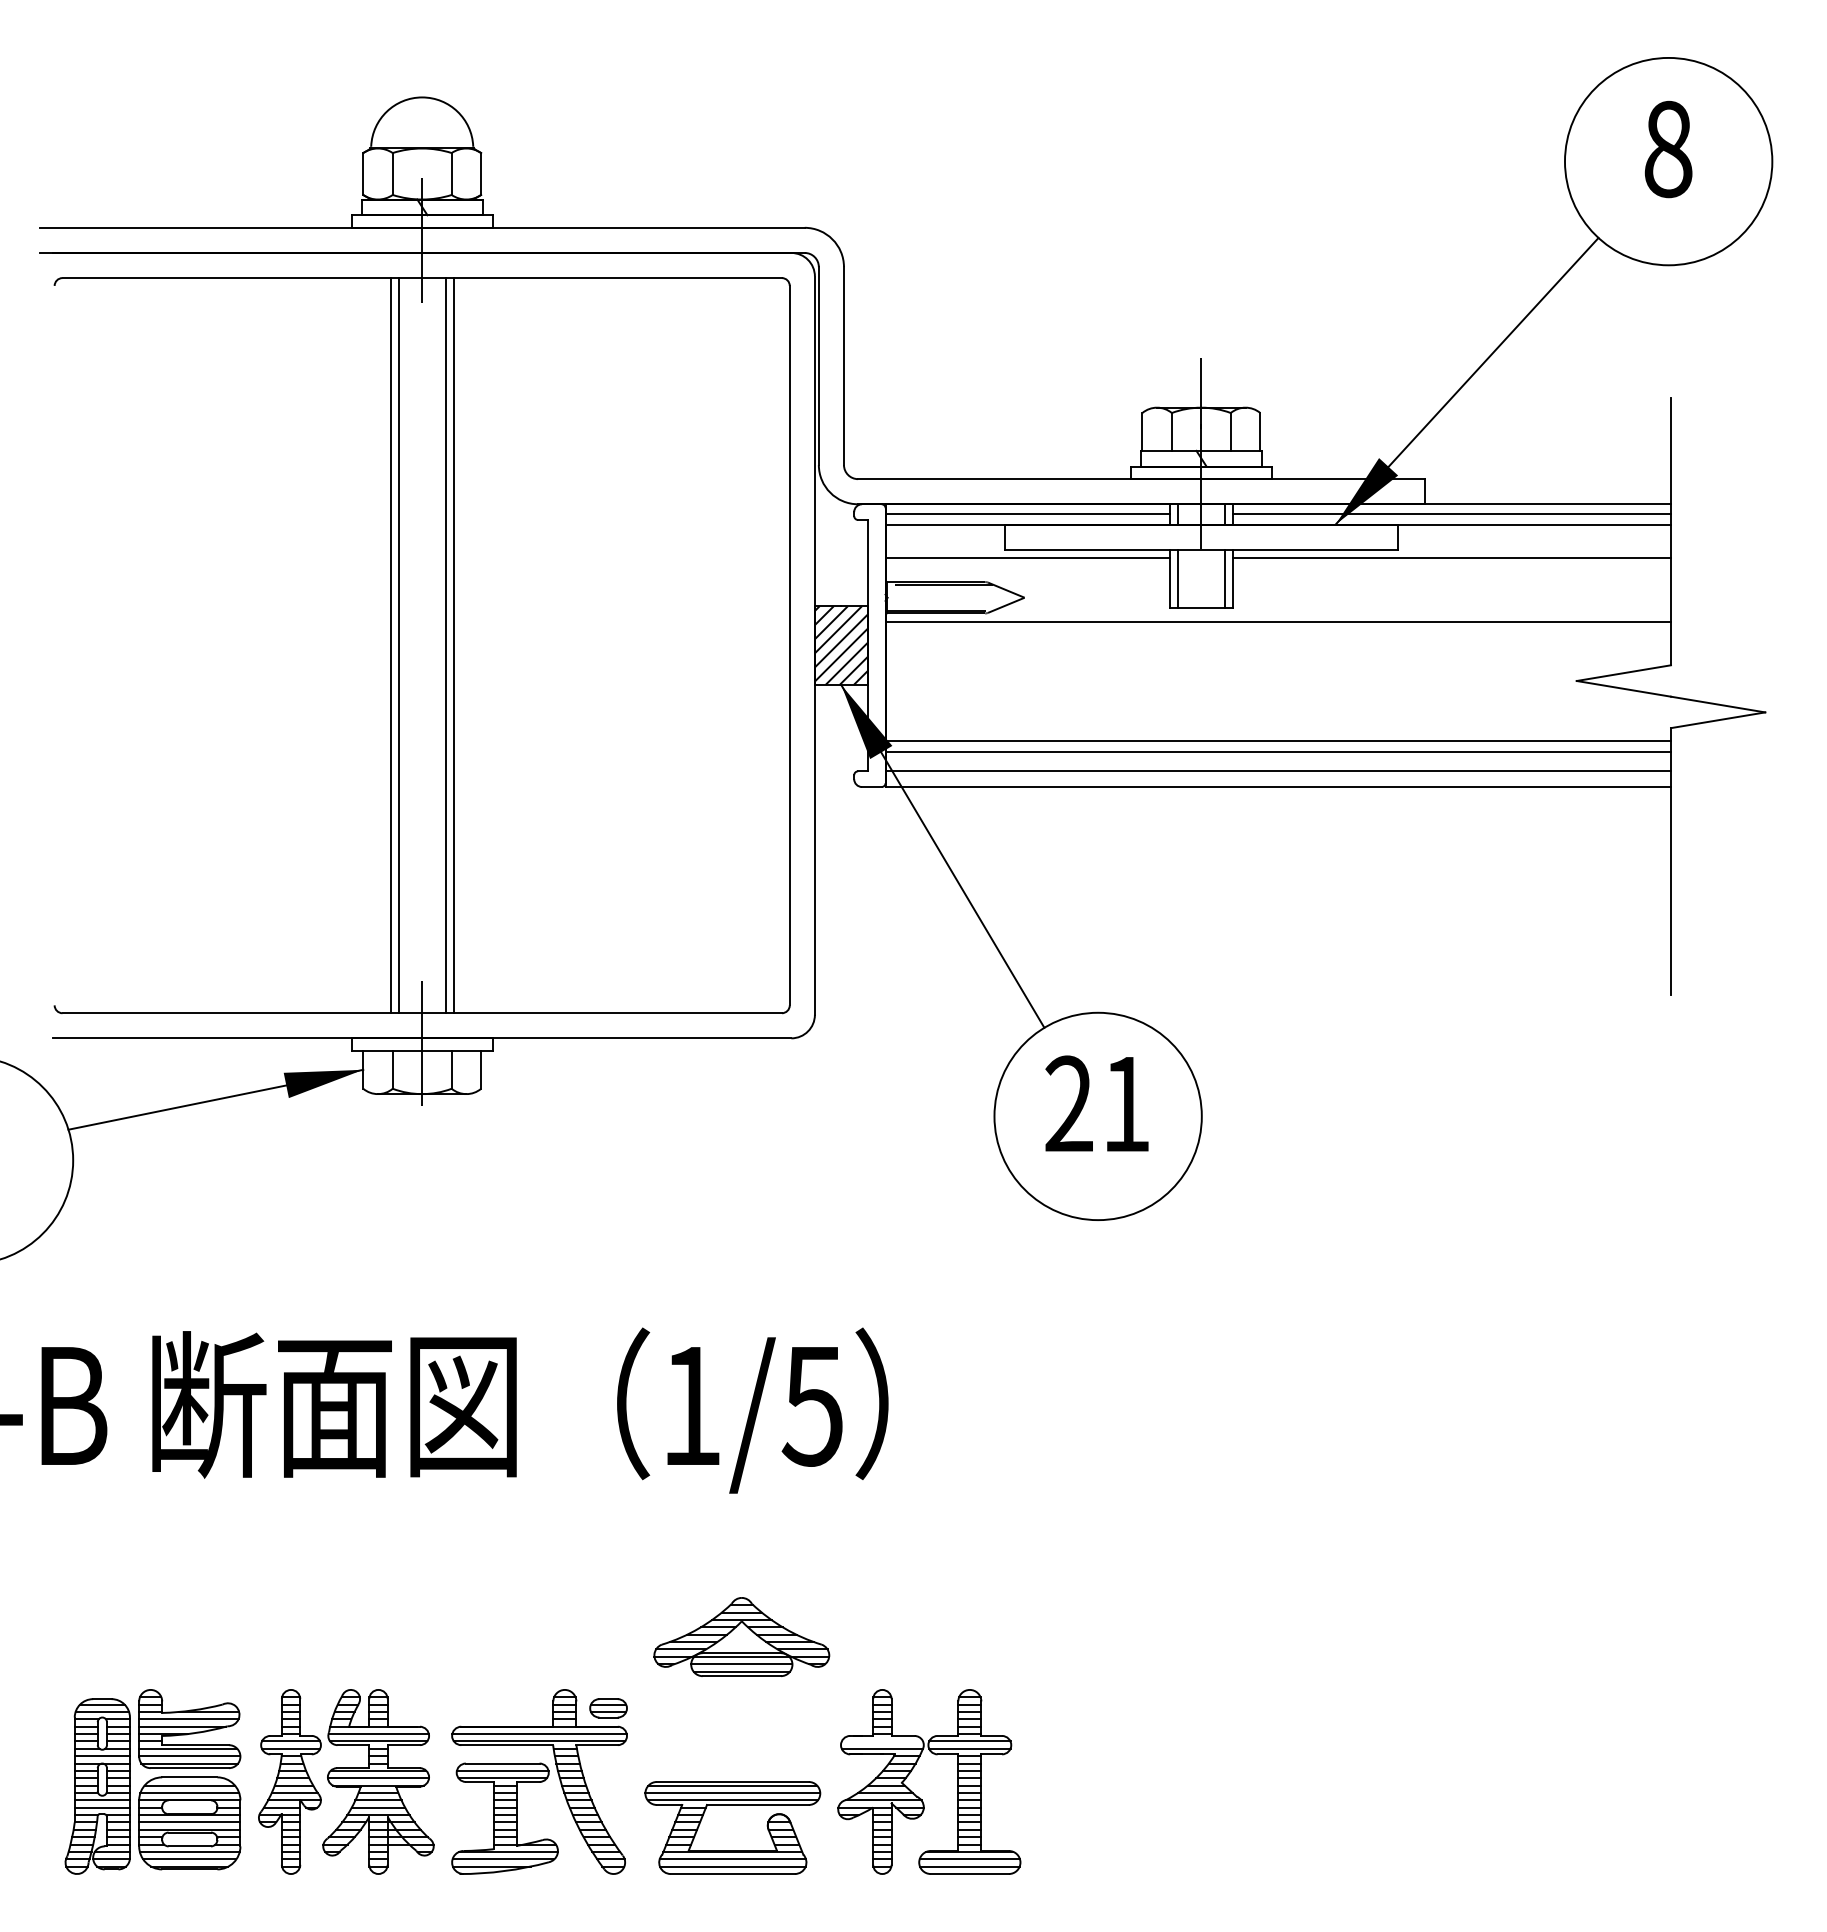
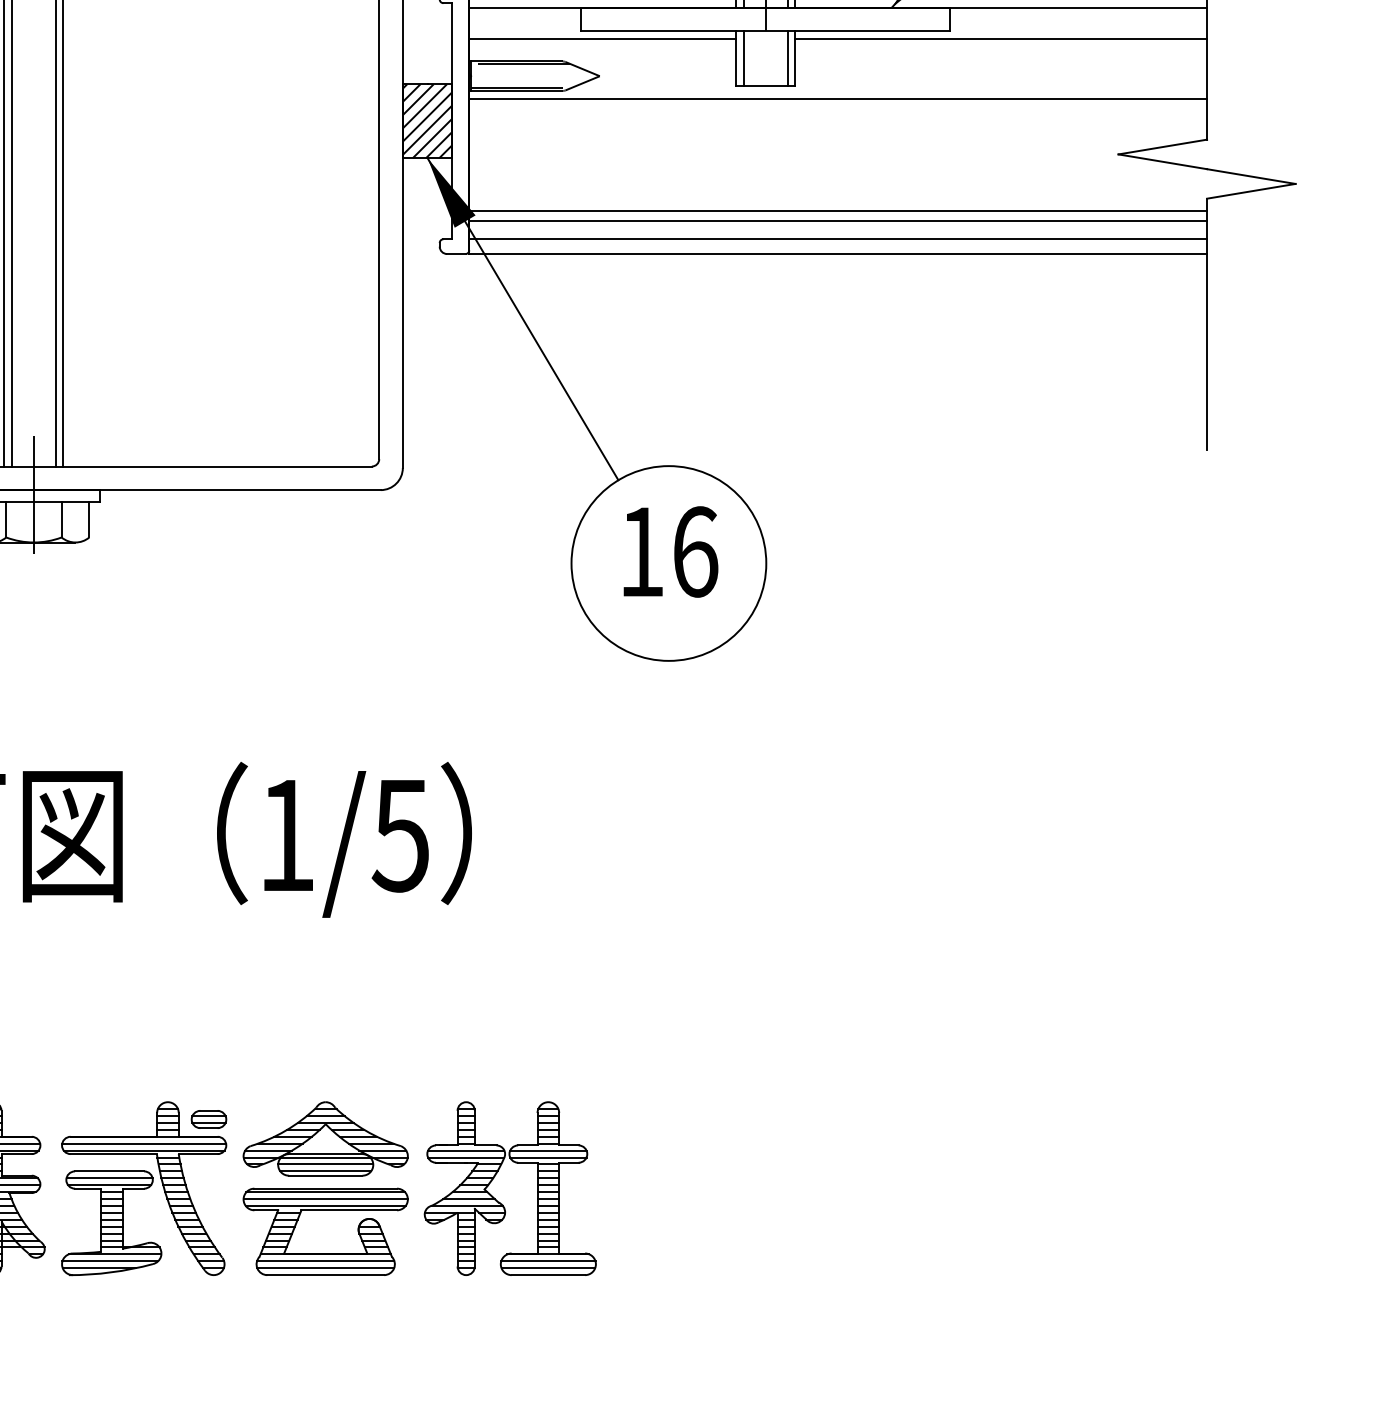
text: (1097, 1103) -> (668, 551), 21 -> 16
part: (741, 1636) -> (325, 1138), moved
line: (882, 1741) -> (466, 1150), added

